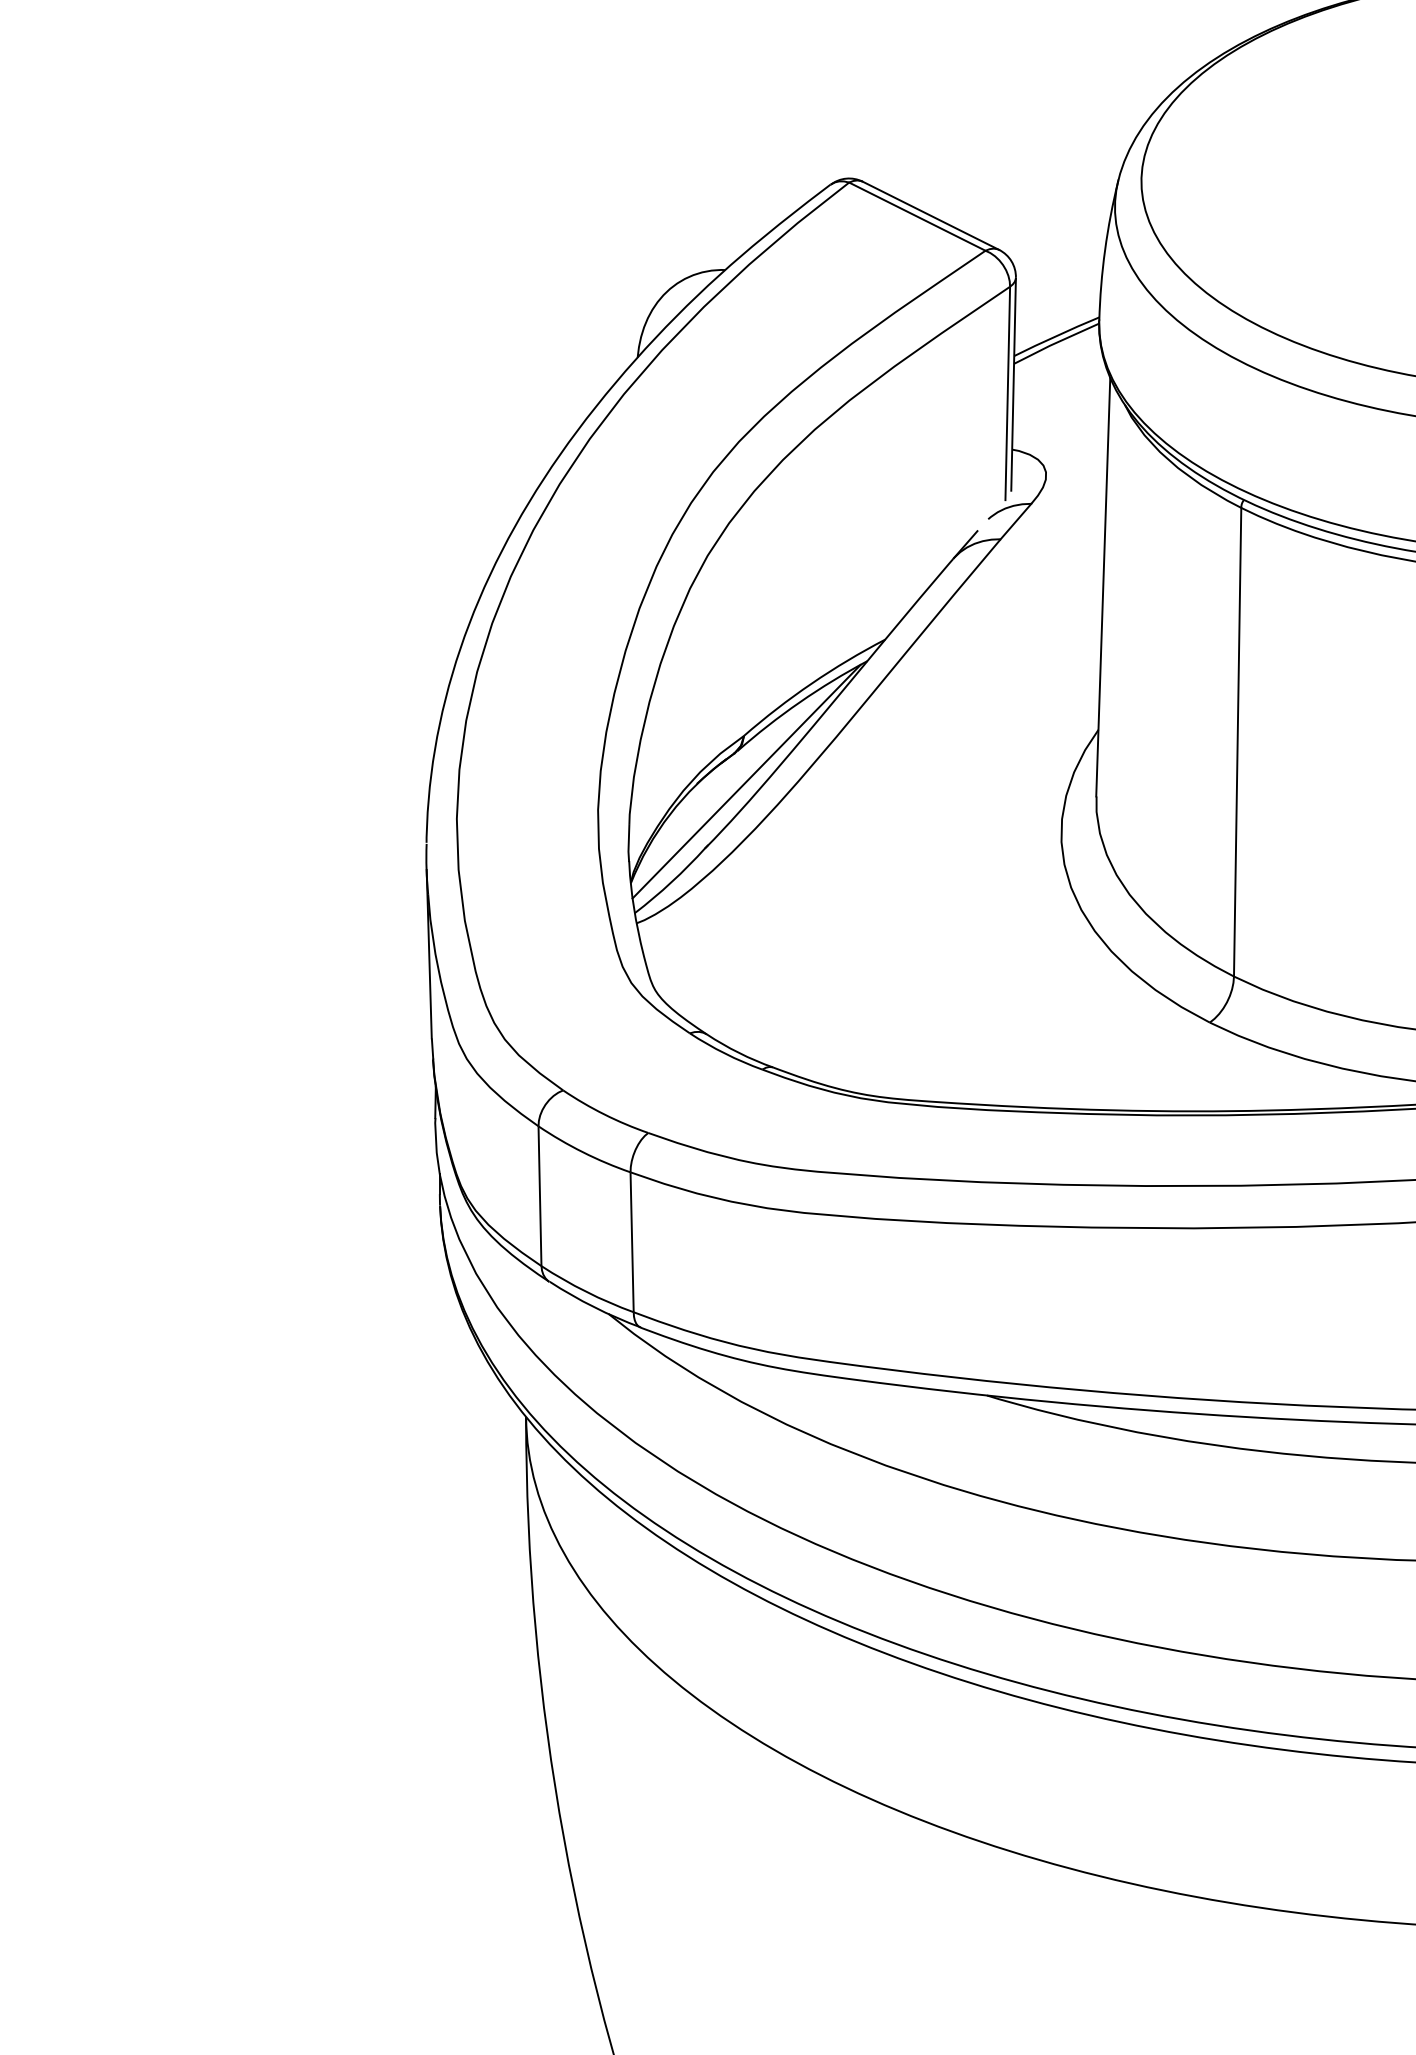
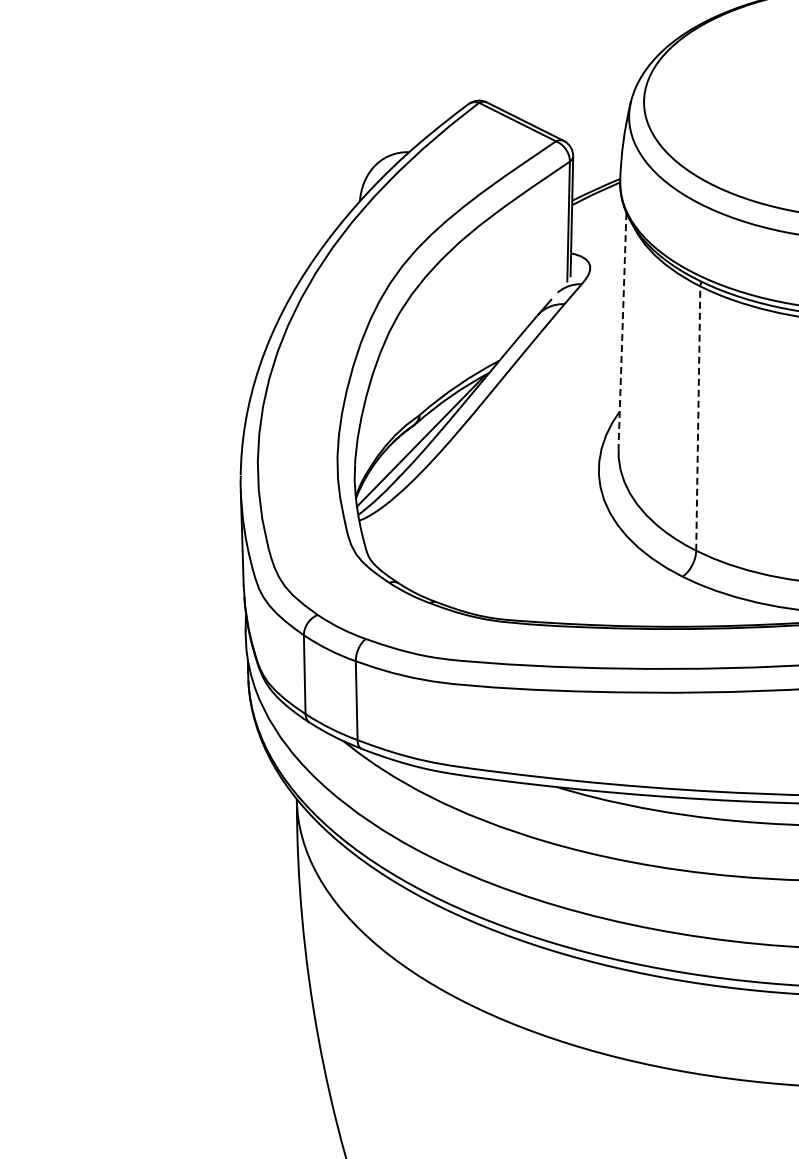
line: (1103, 587) -> (622, 331), solid -> dashed
line: (1238, 742) -> (698, 418), solid -> dashed

